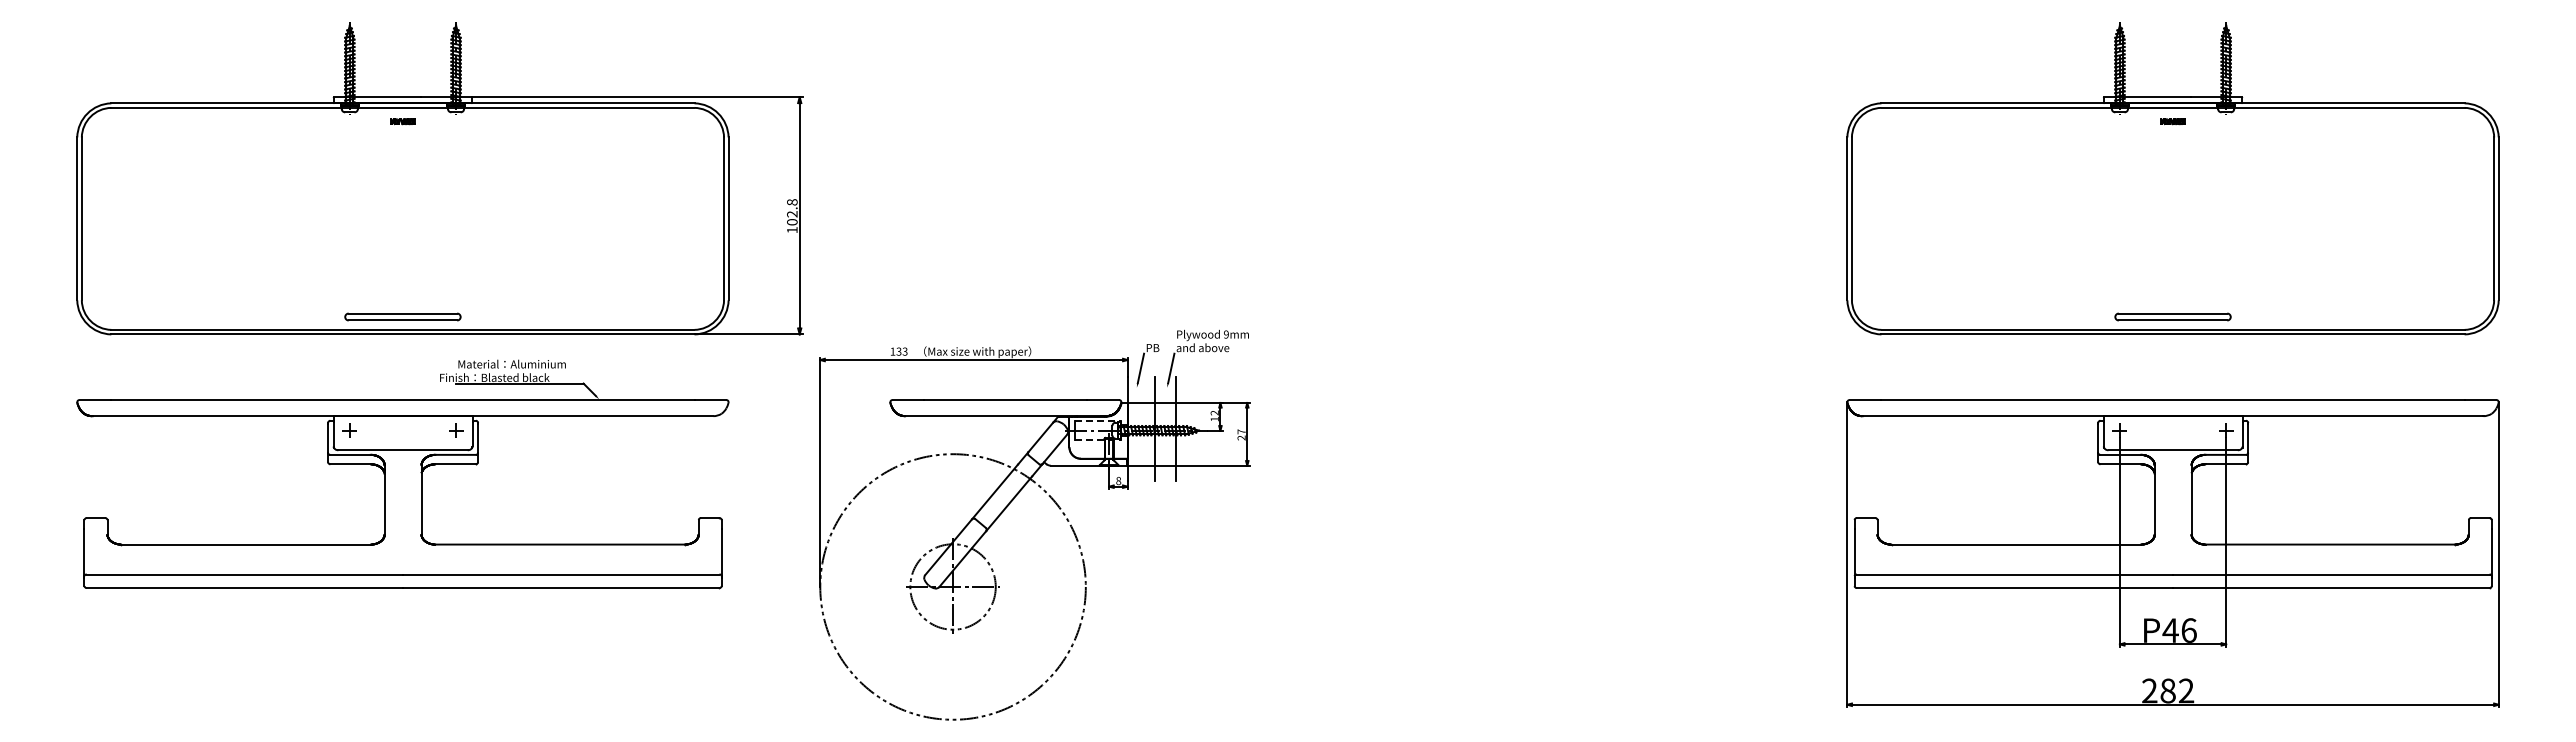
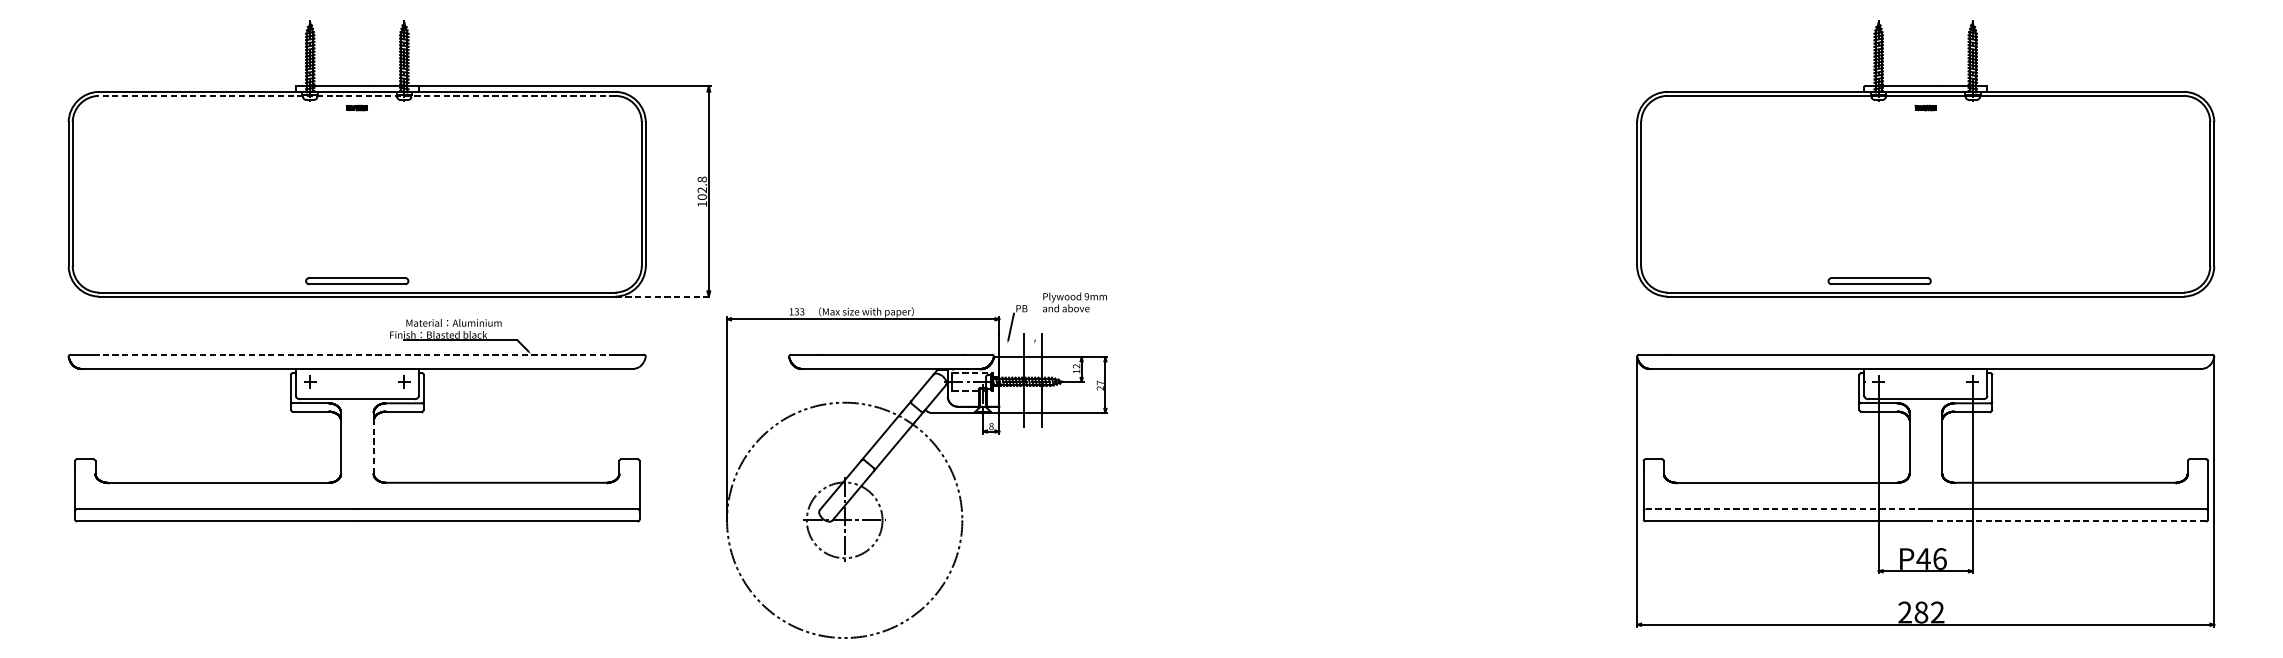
line: (402, 107) -> (356, 95), solid -> dashed
part: (2172, 316) -> (1879, 280), moved
line: (749, 334) -> (664, 296), solid -> dashed
line: (1171, 368) -> (1038, 326), removed
line: (402, 400) -> (356, 355), solid -> dashed
line: (421, 501) -> (373, 444), solid -> dashed
line: (2015, 574) -> (1786, 509), solid -> dashed
line: (2330, 588) -> (2065, 521), solid -> dashed

